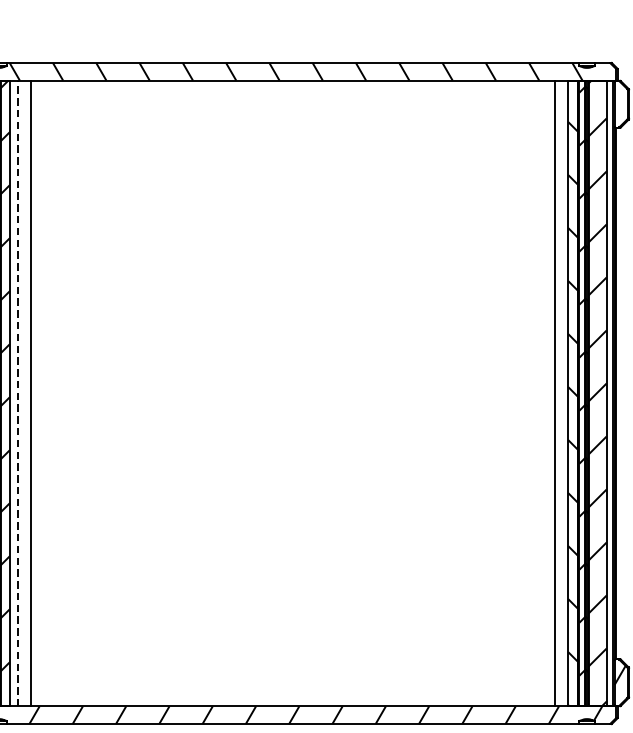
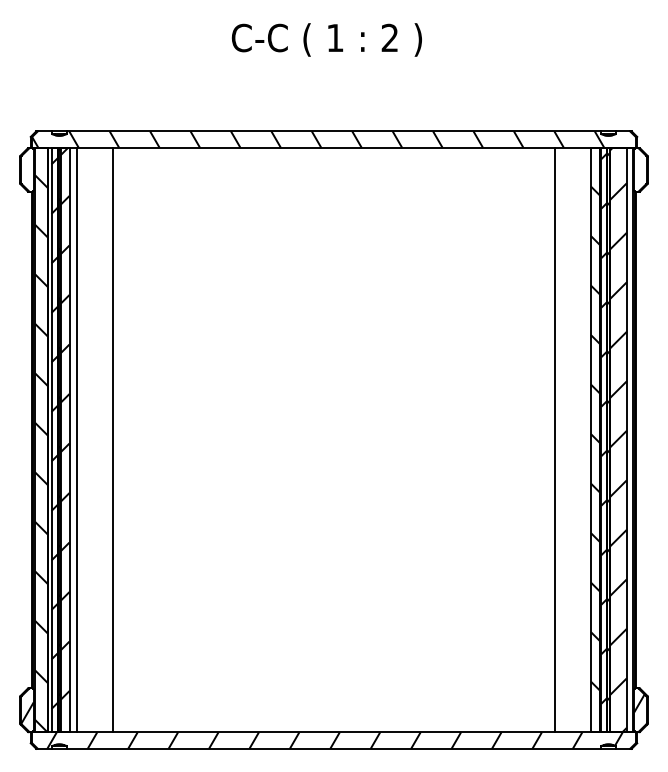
line: (18, 392) -> (77, 439), dashed -> solid
line: (31, 392) -> (113, 439), moved
line: (554, 392) -> (554, 439), moved

